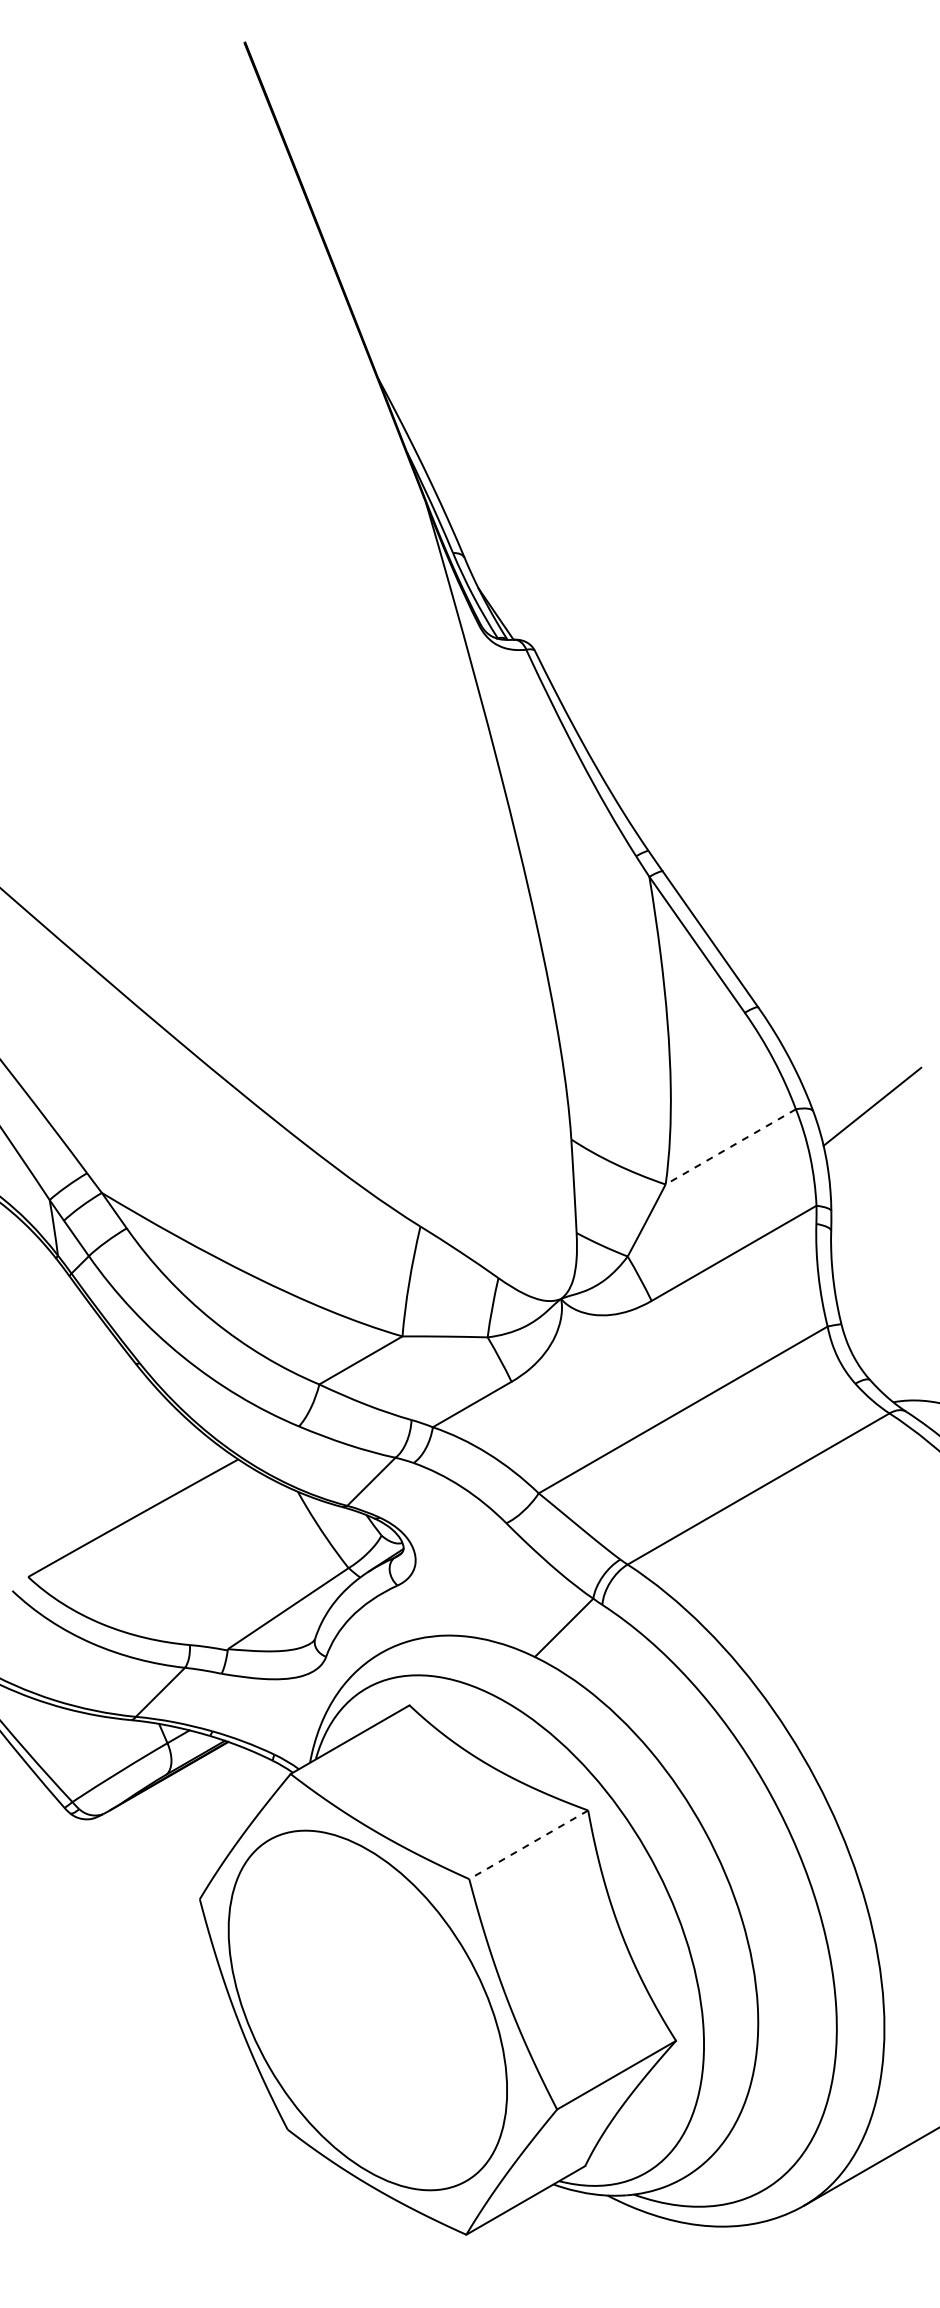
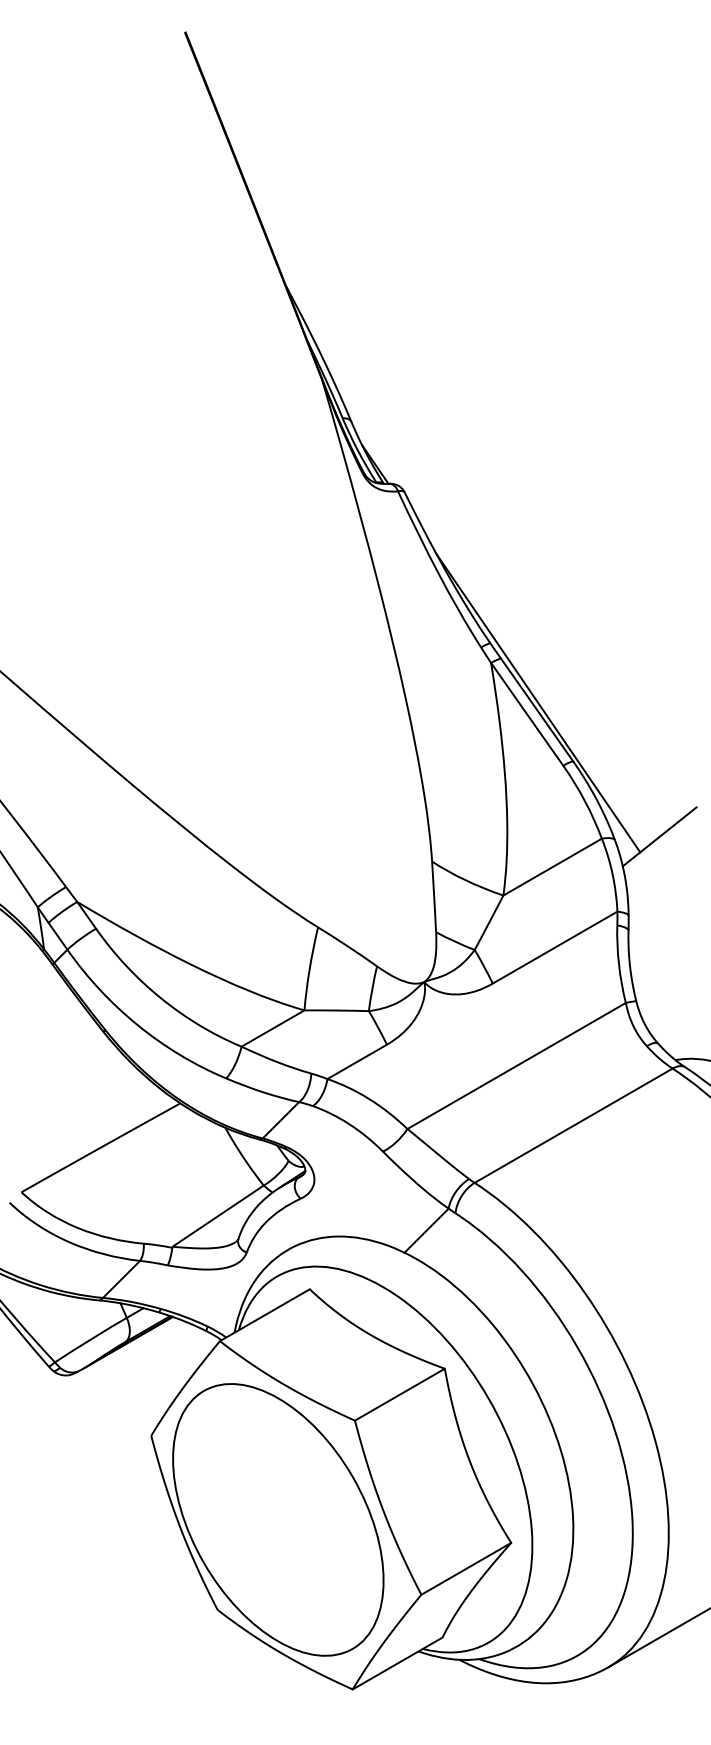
line: (711, 929) -> (538, 702), added
line: (730, 1147) -> (552, 867), dashed -> solid
line: (528, 1844) -> (399, 1394), dashed -> solid

